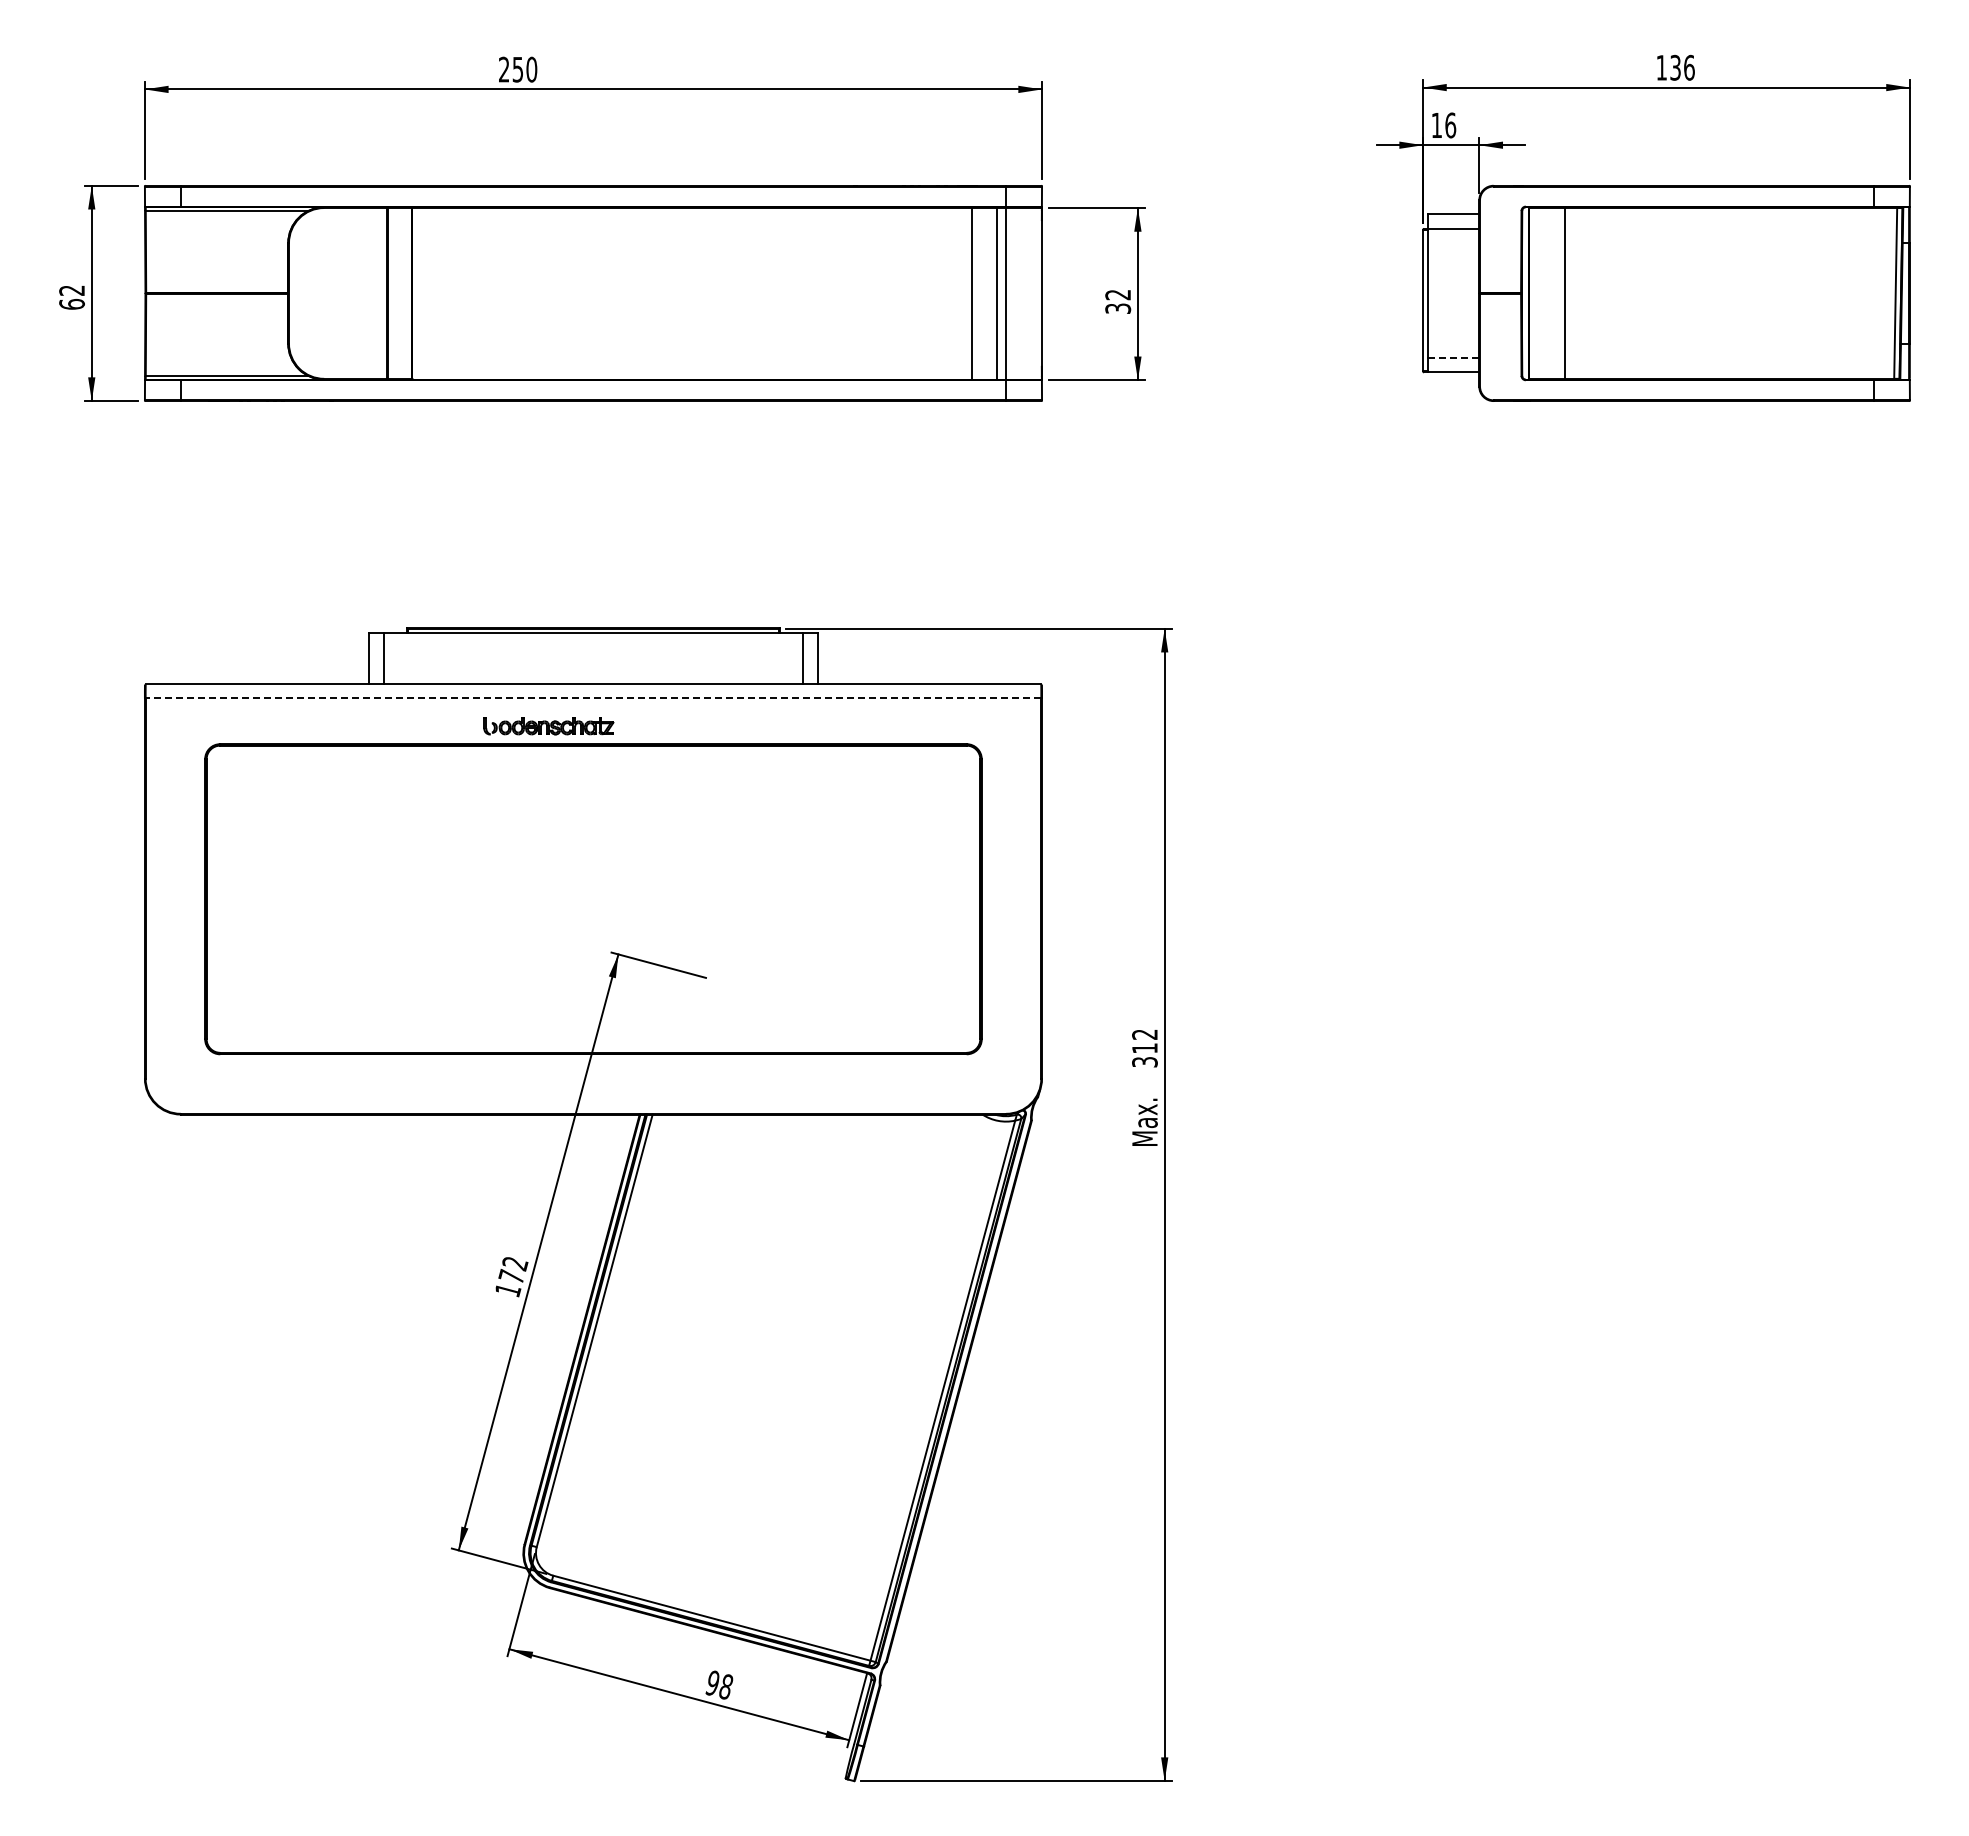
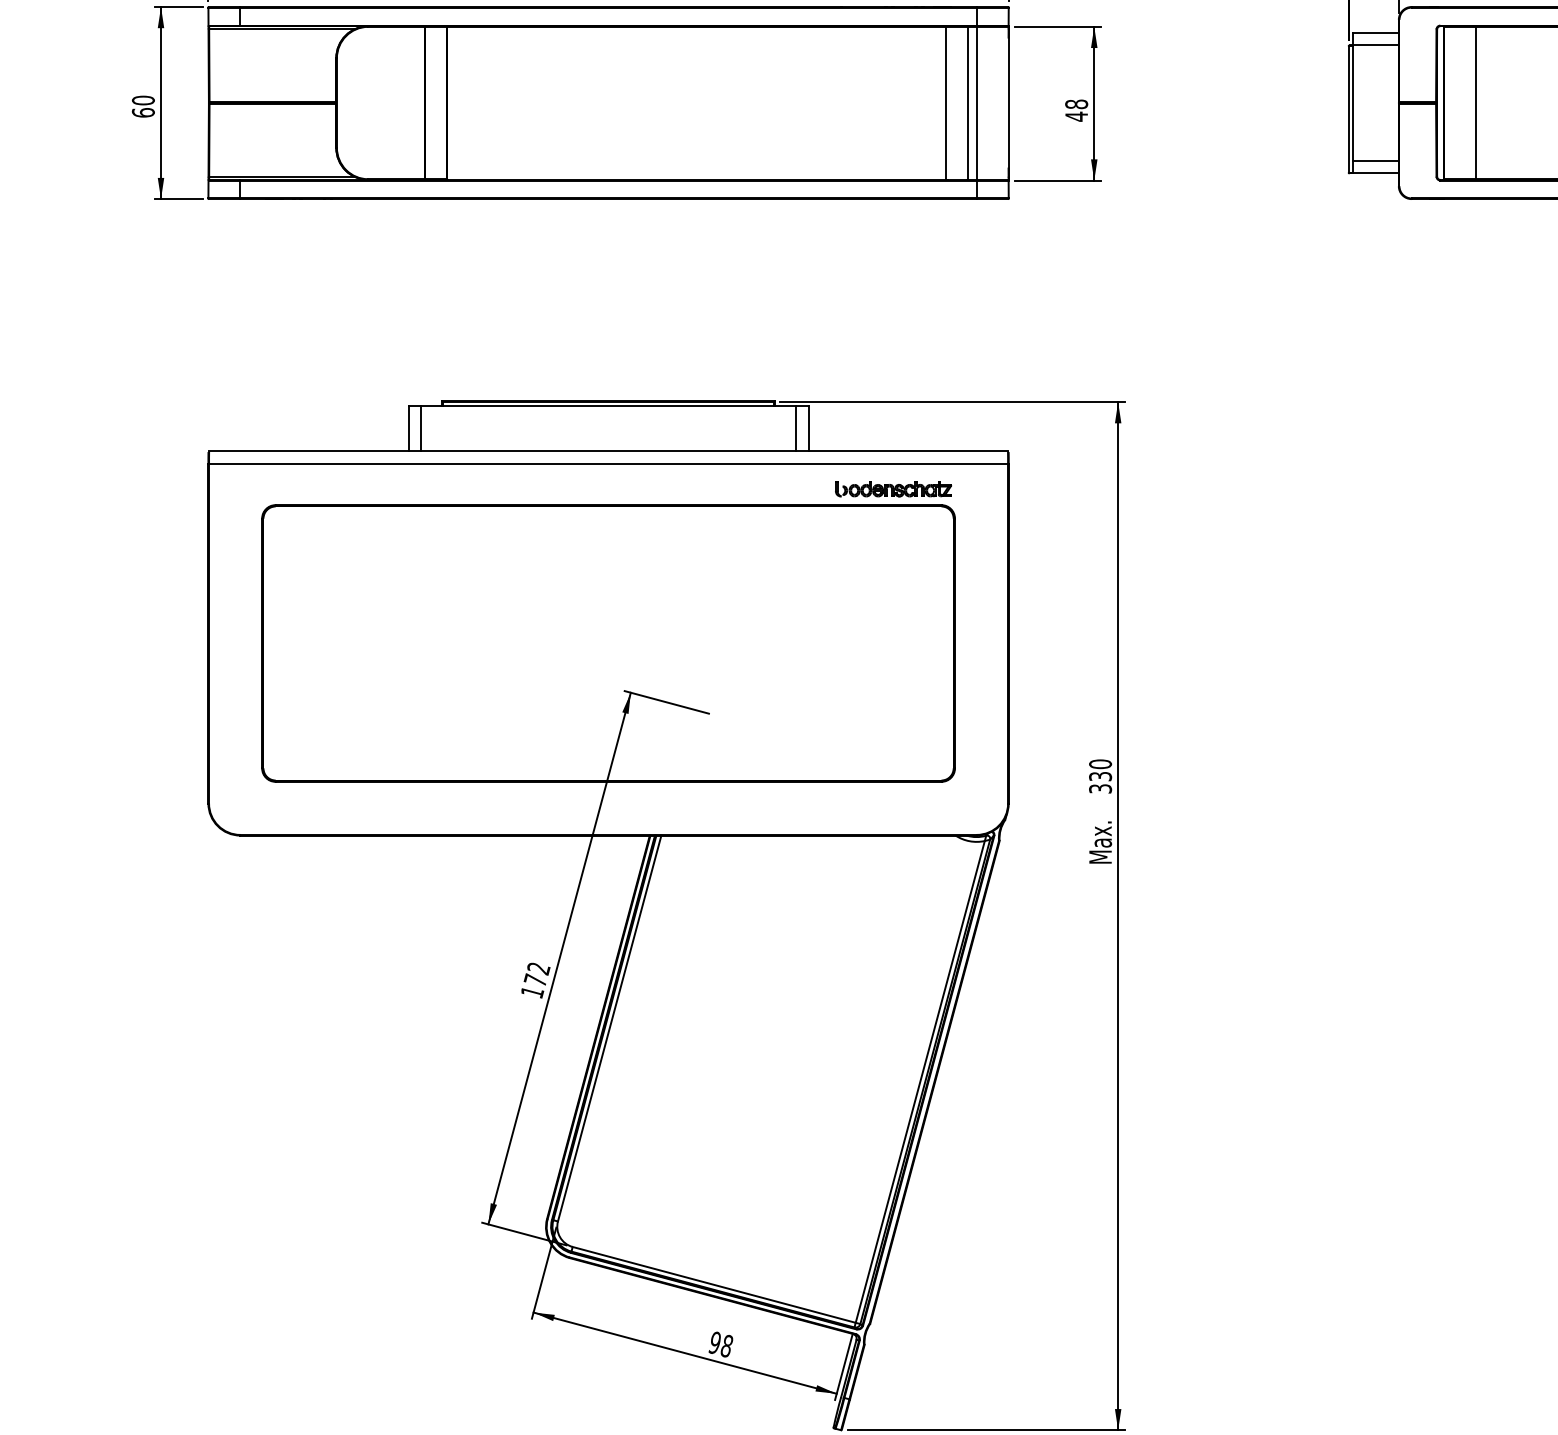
text: (71, 290) -> (142, 100), 62 -> 60
text: (1118, 301) -> (1076, 110), 32 -> 48
line: (1454, 358) -> (1376, 161), dashed -> solid
line: (593, 698) -> (608, 464), dashed -> solid
part: (548, 726) -> (893, 489), moved
text: (1144, 1041) -> (1100, 770), 312 -> 330

